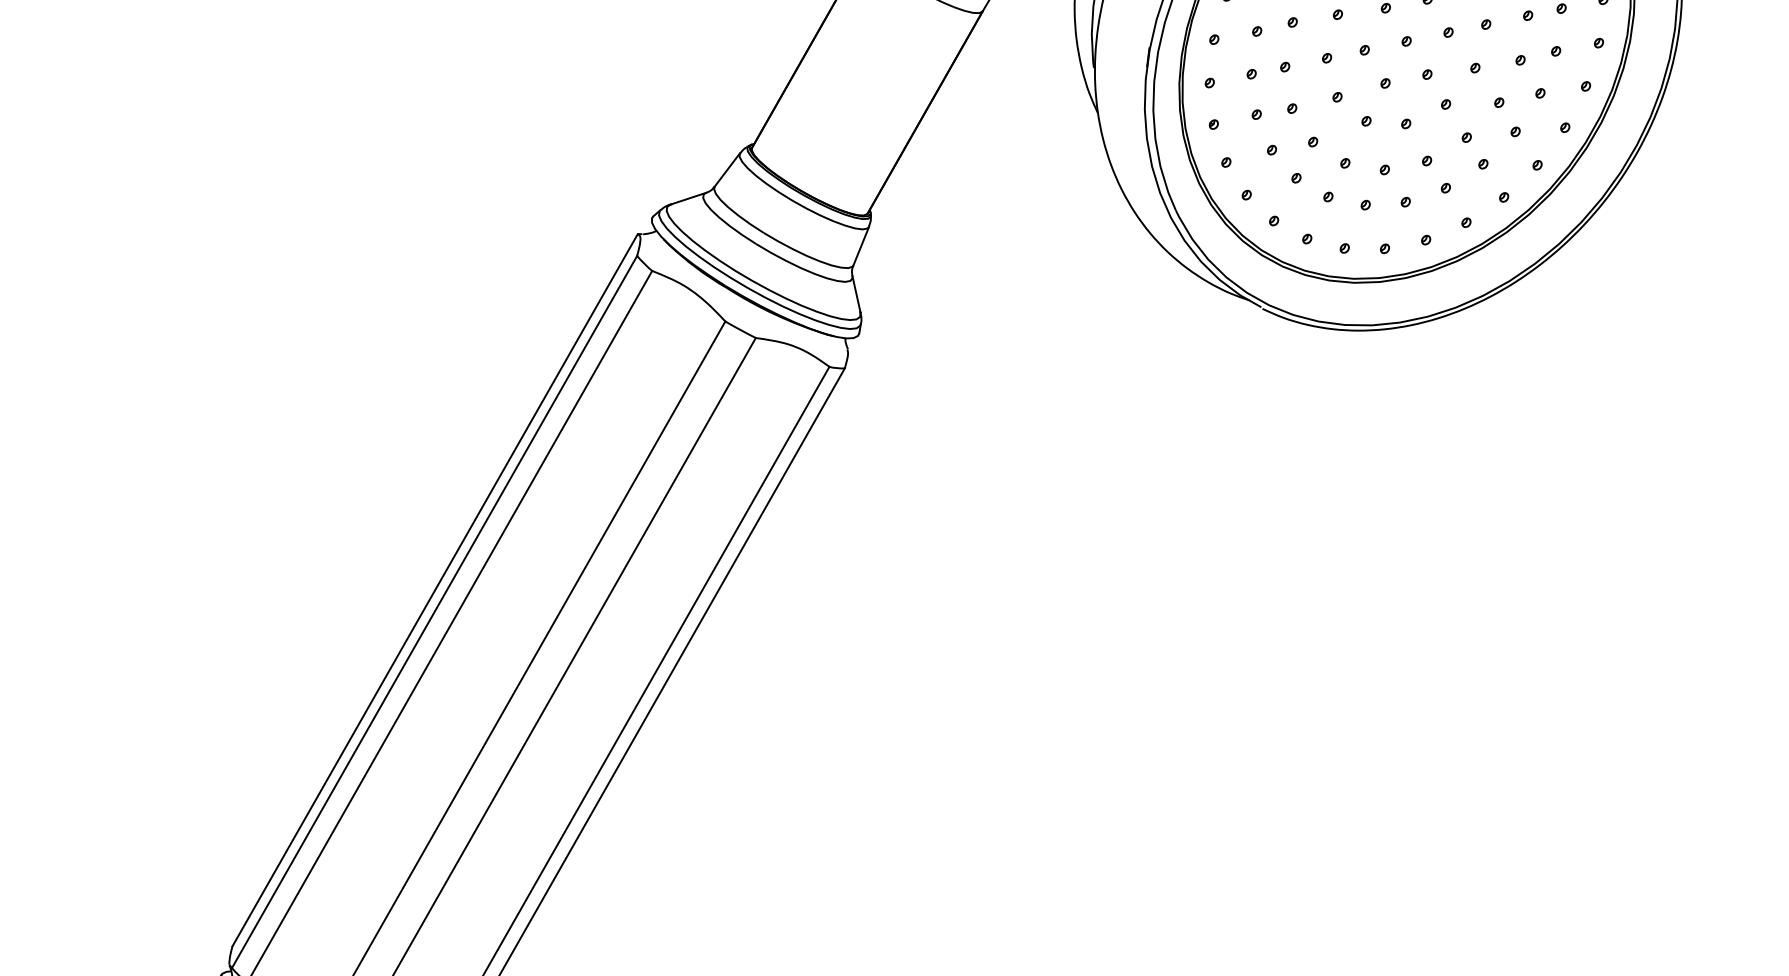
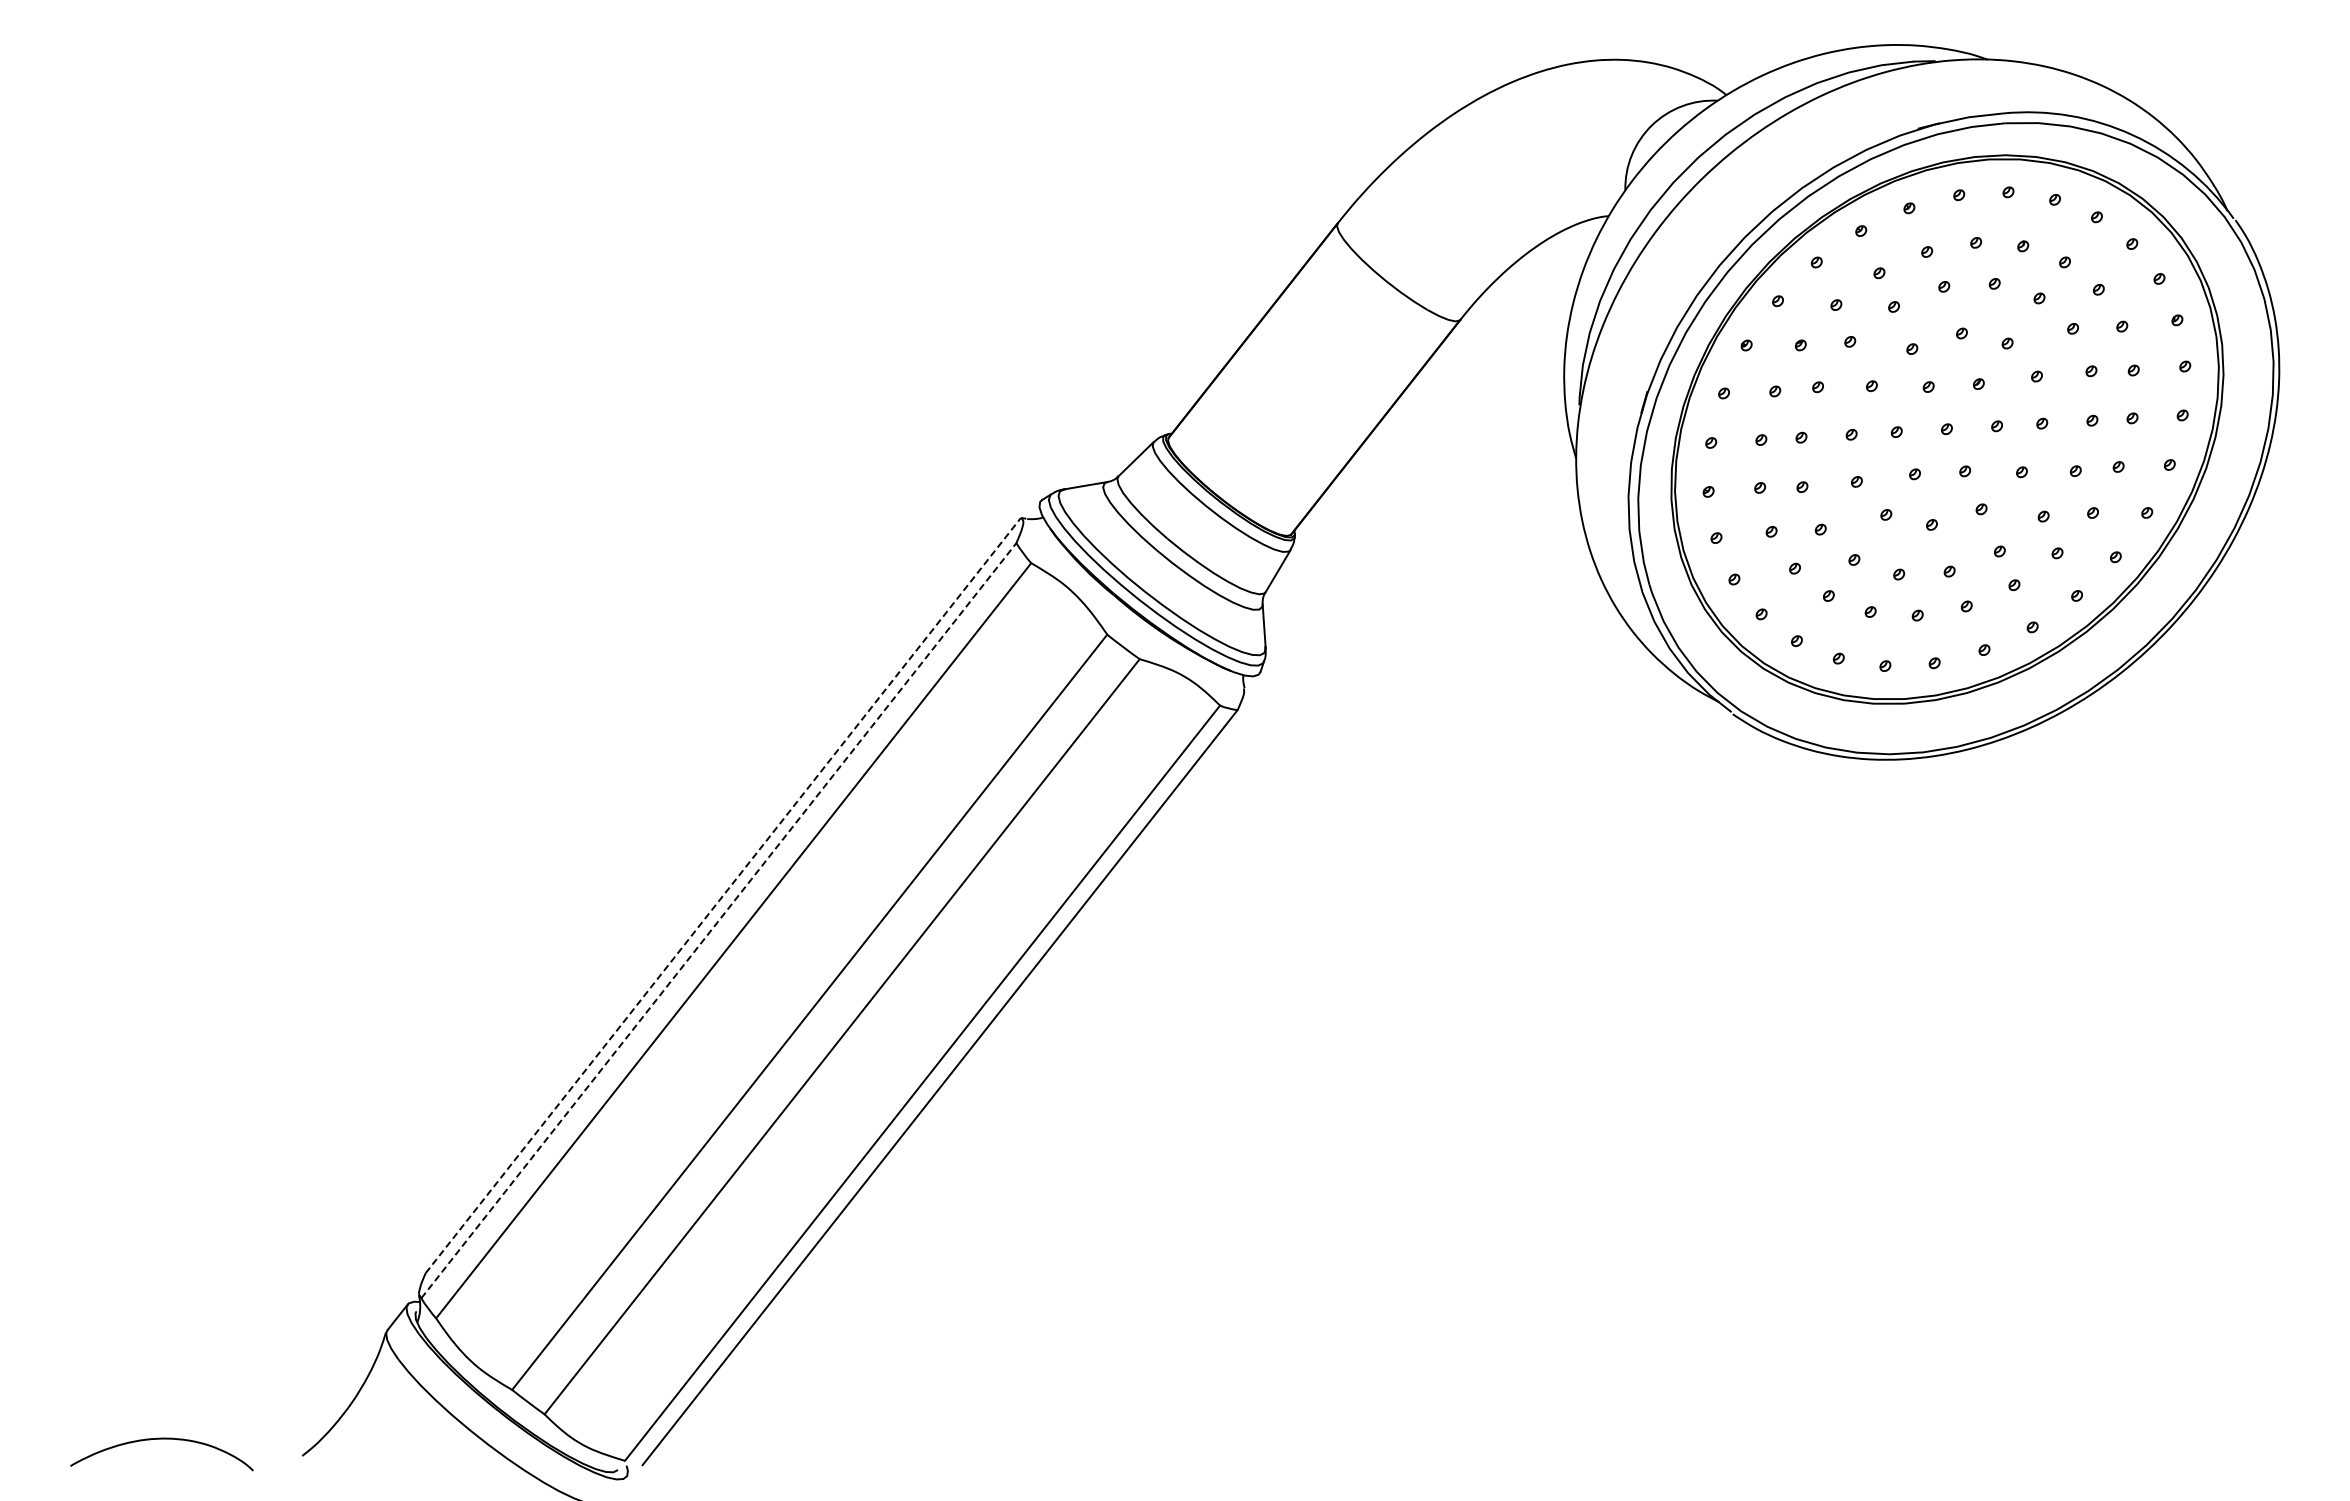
line: (435, 590) -> (723, 895), solid -> dashed
line: (434, 611) -> (718, 920), solid -> dashed

